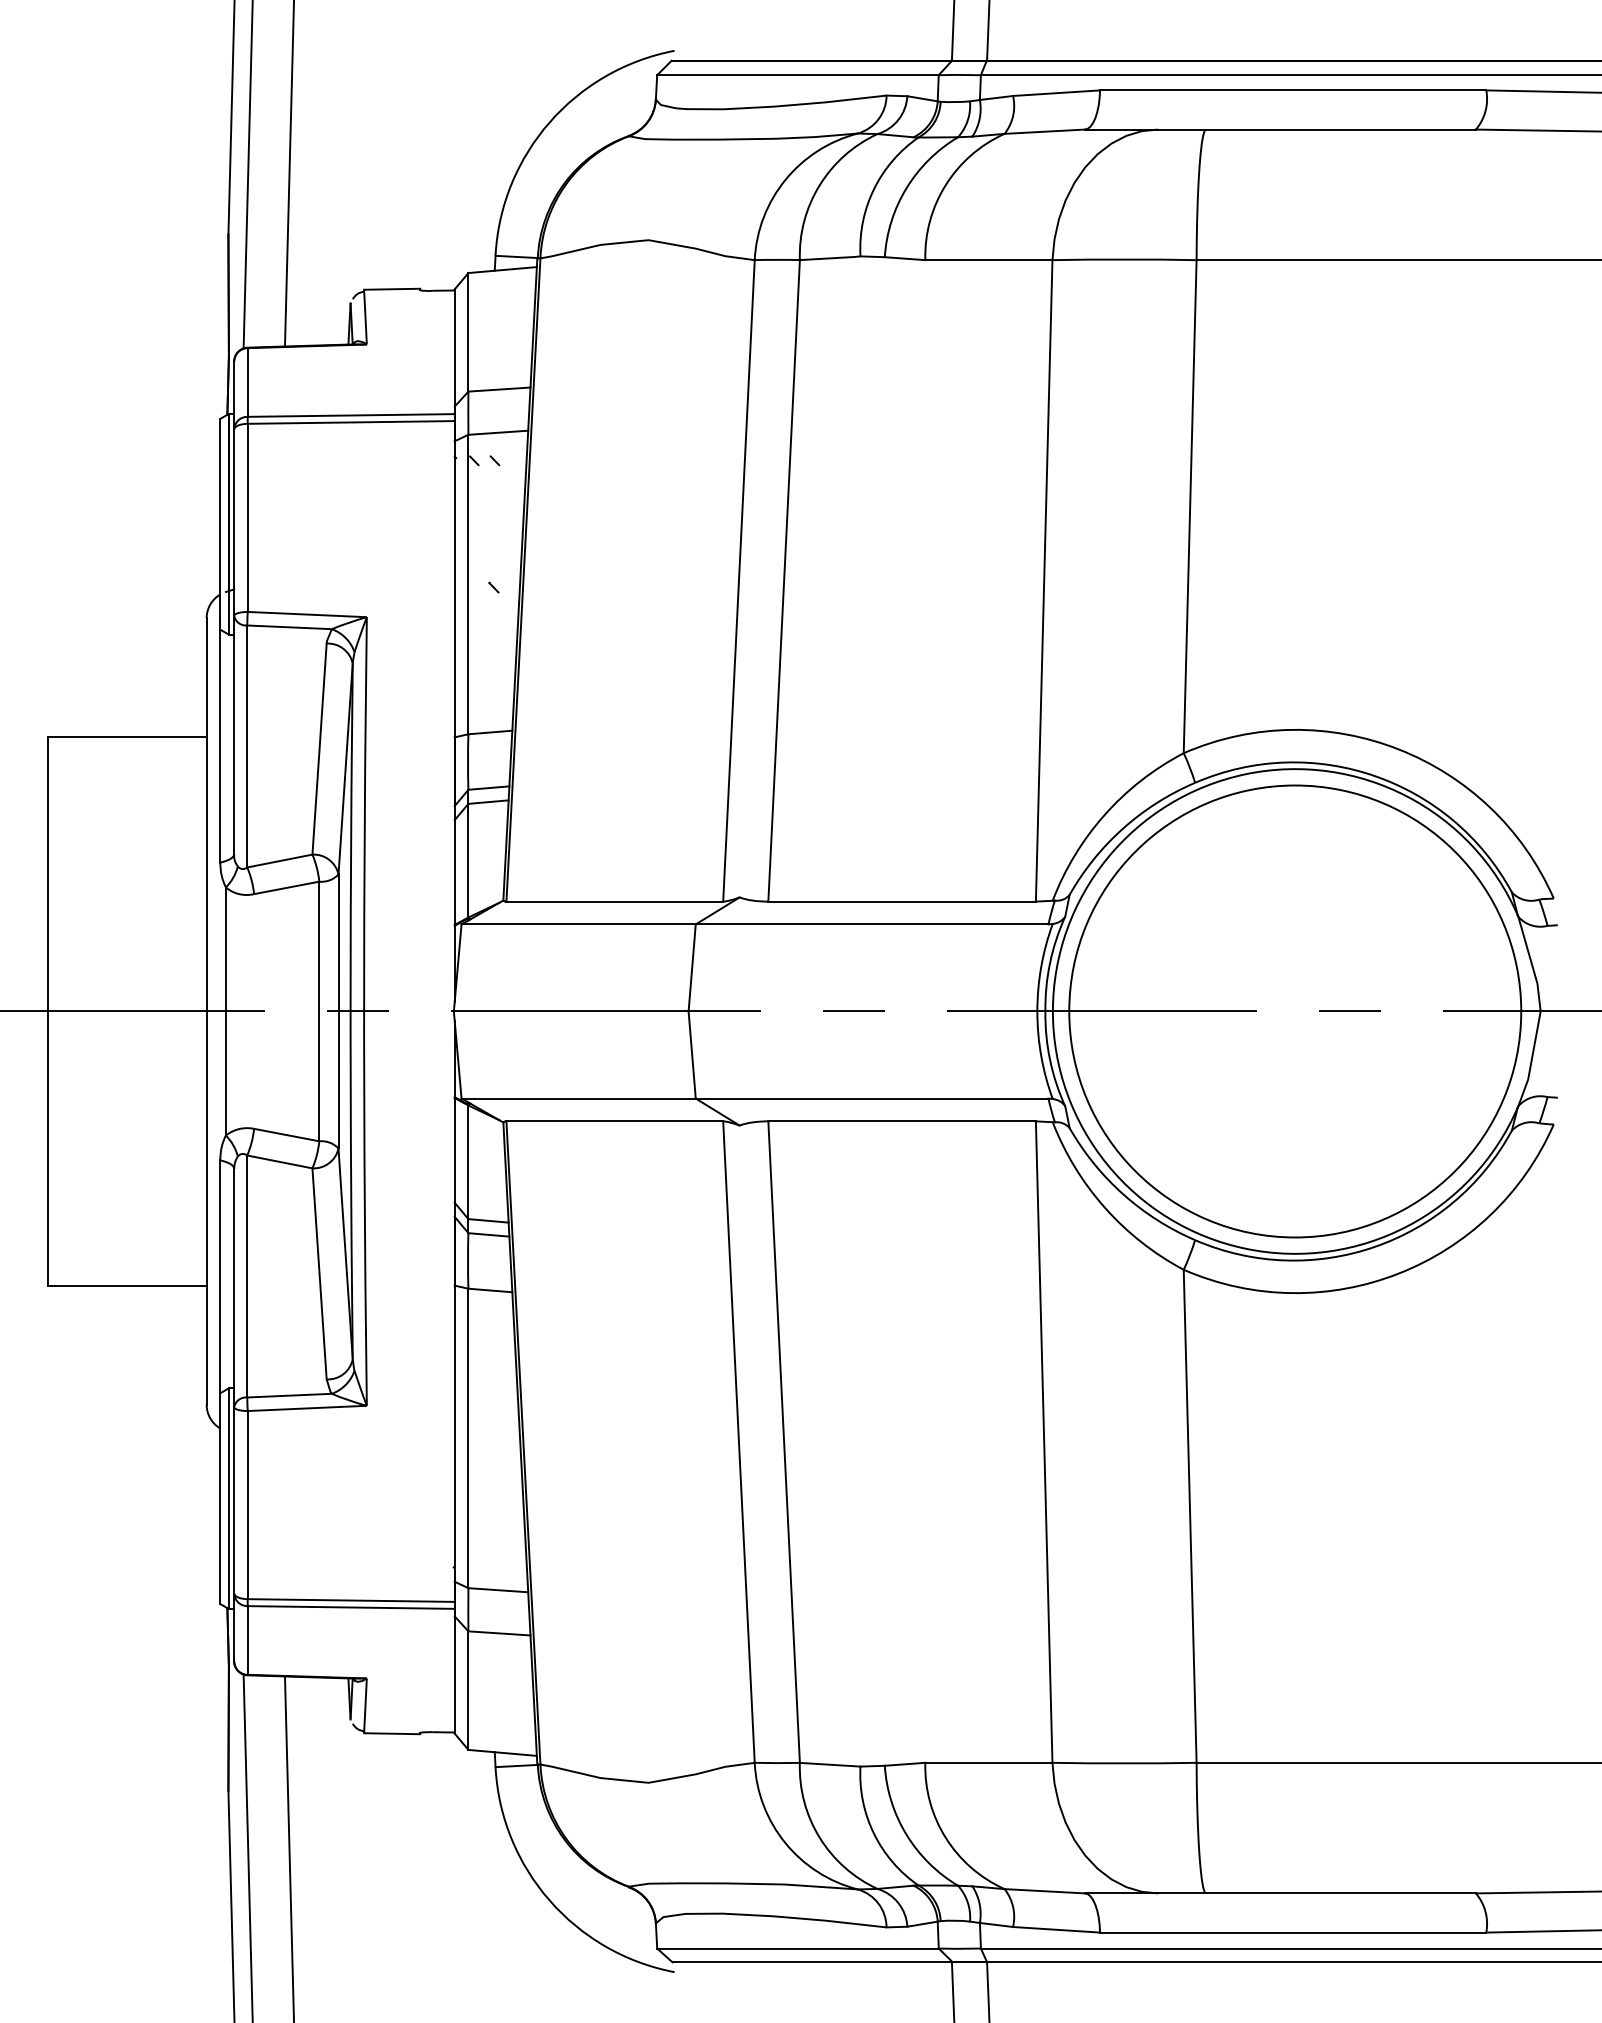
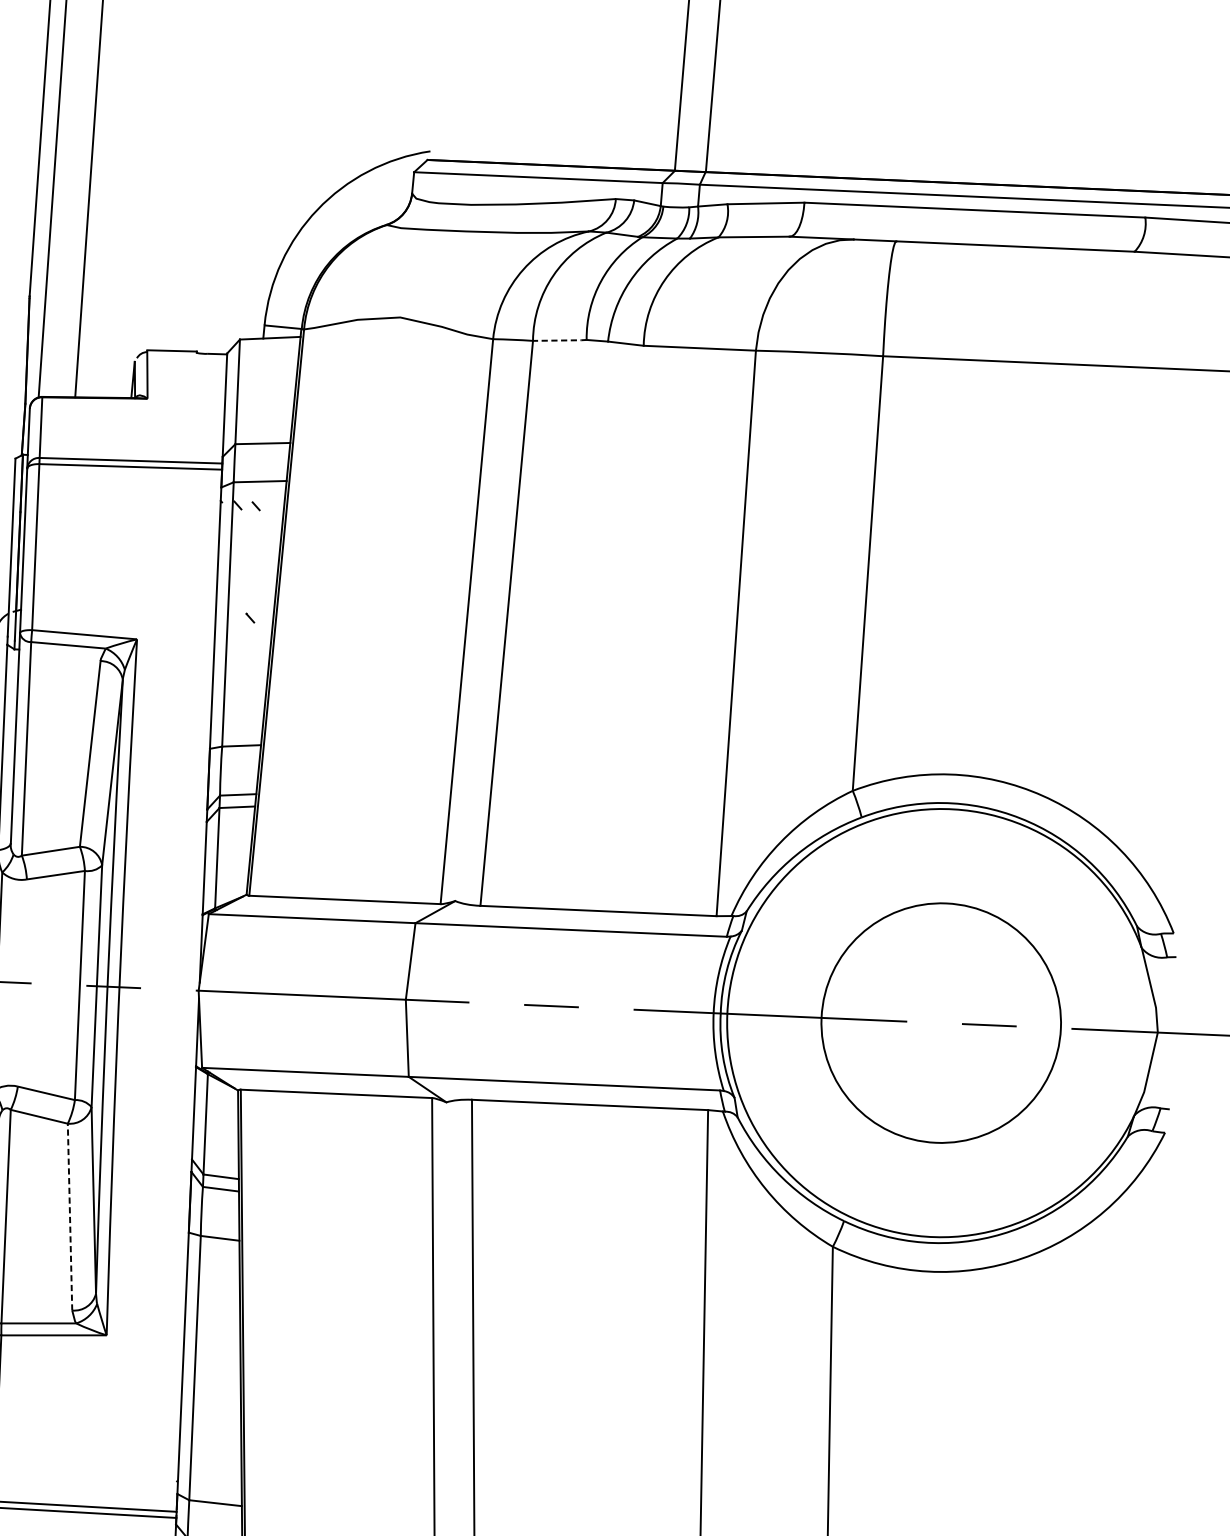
line: (830, 258) -> (560, 340), solid -> dashed
circle: (1295, 1011) -> (941, 1023), size x0.6
line: (319, 1273) -> (69, 1216), solid -> dashed

